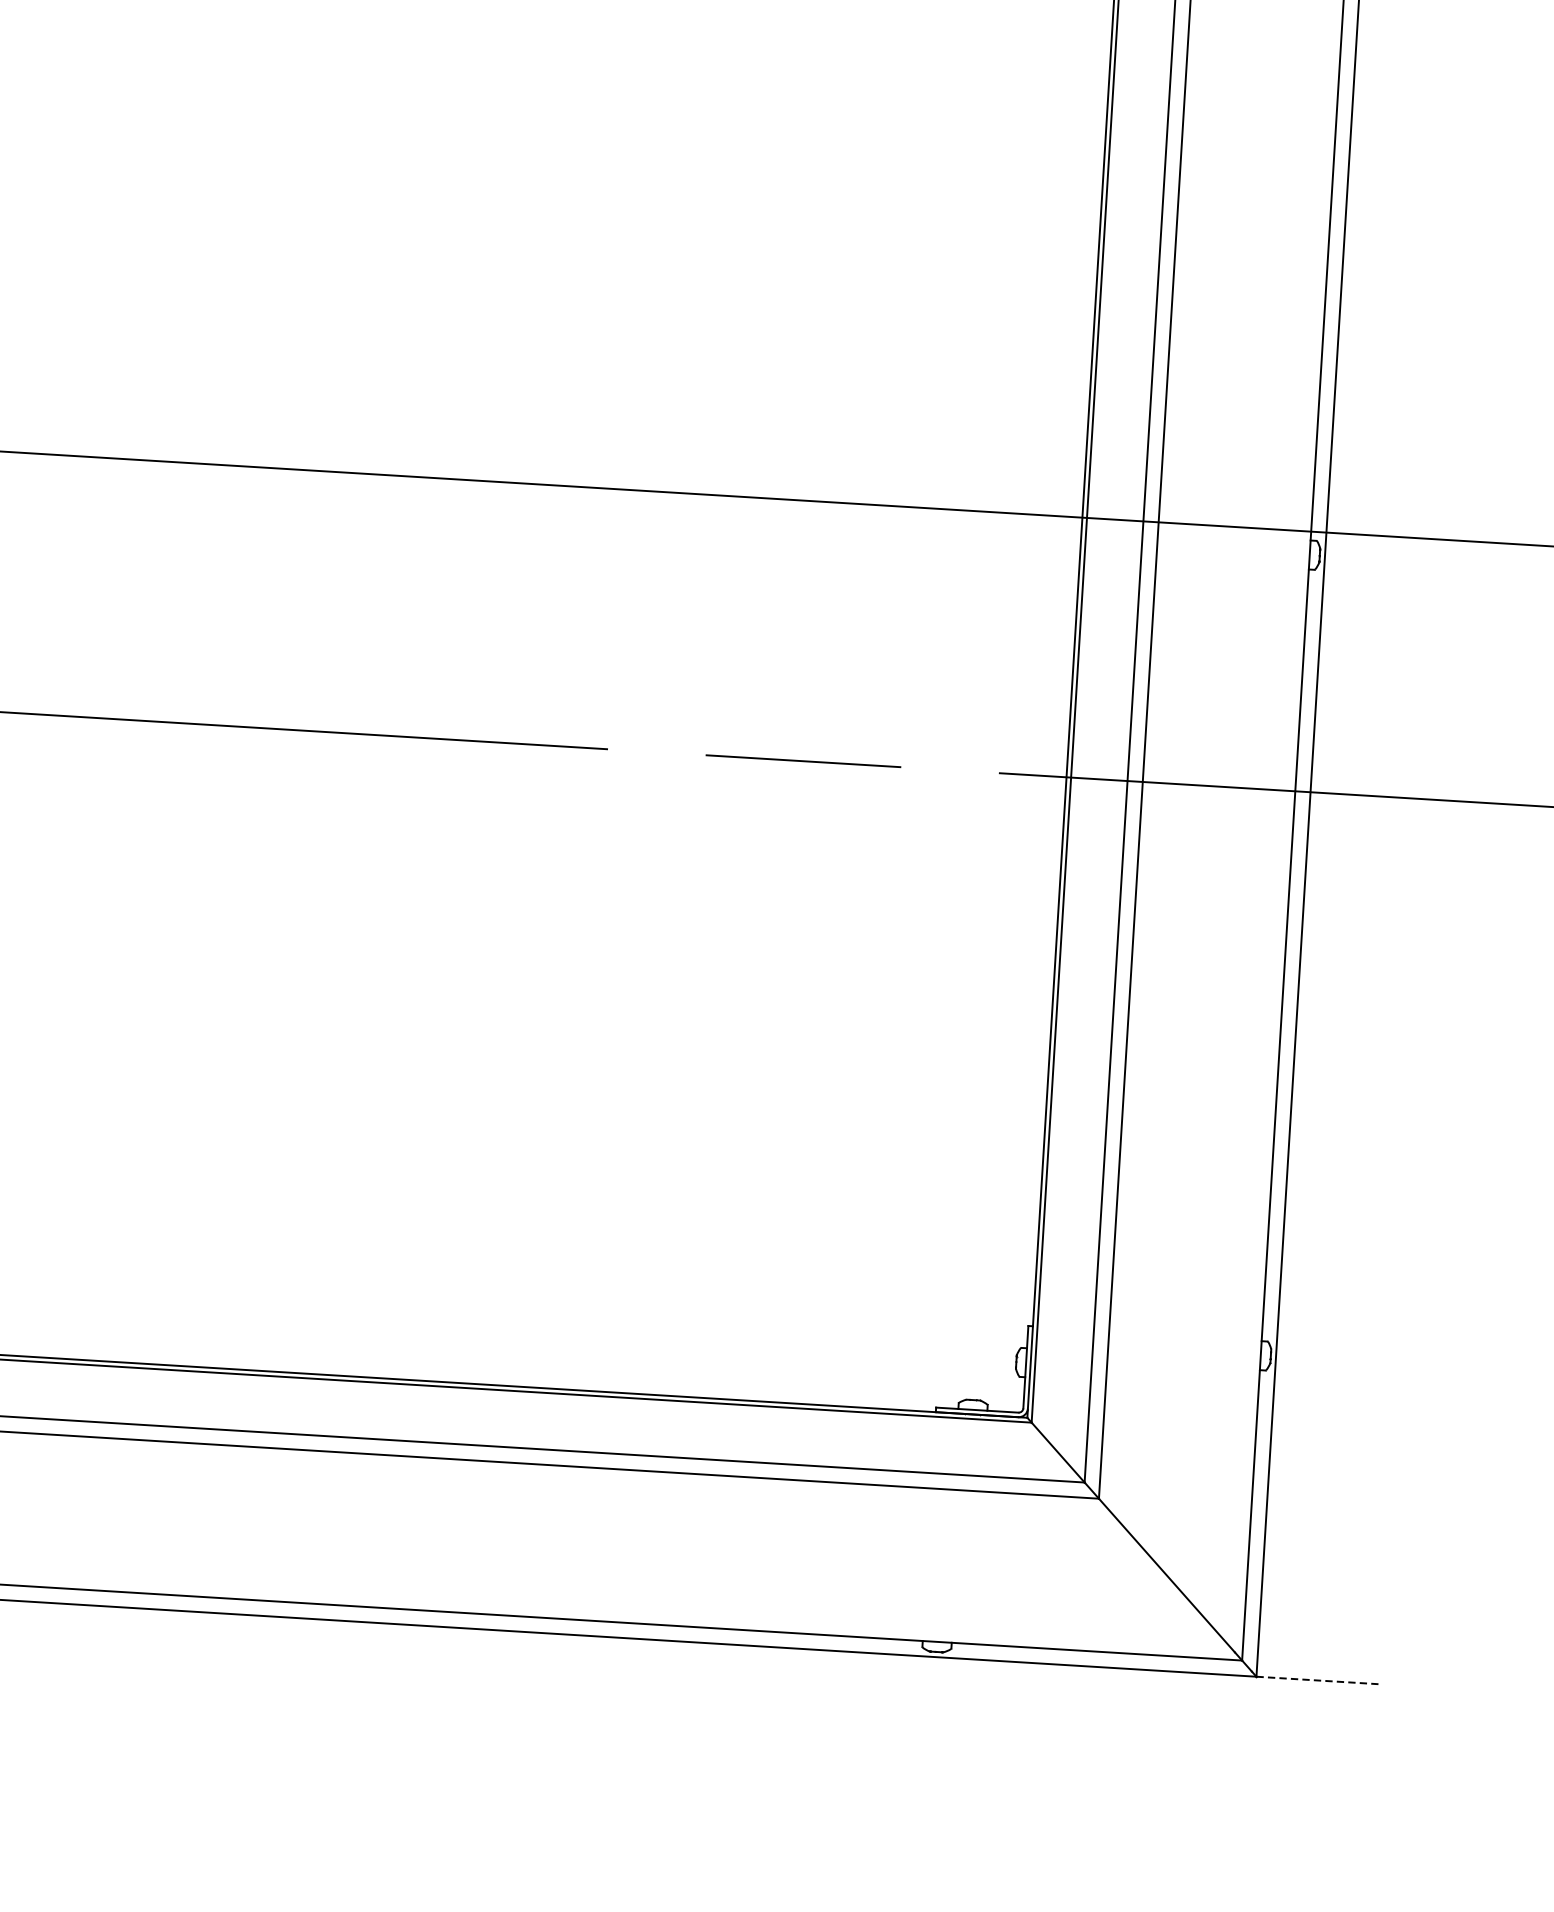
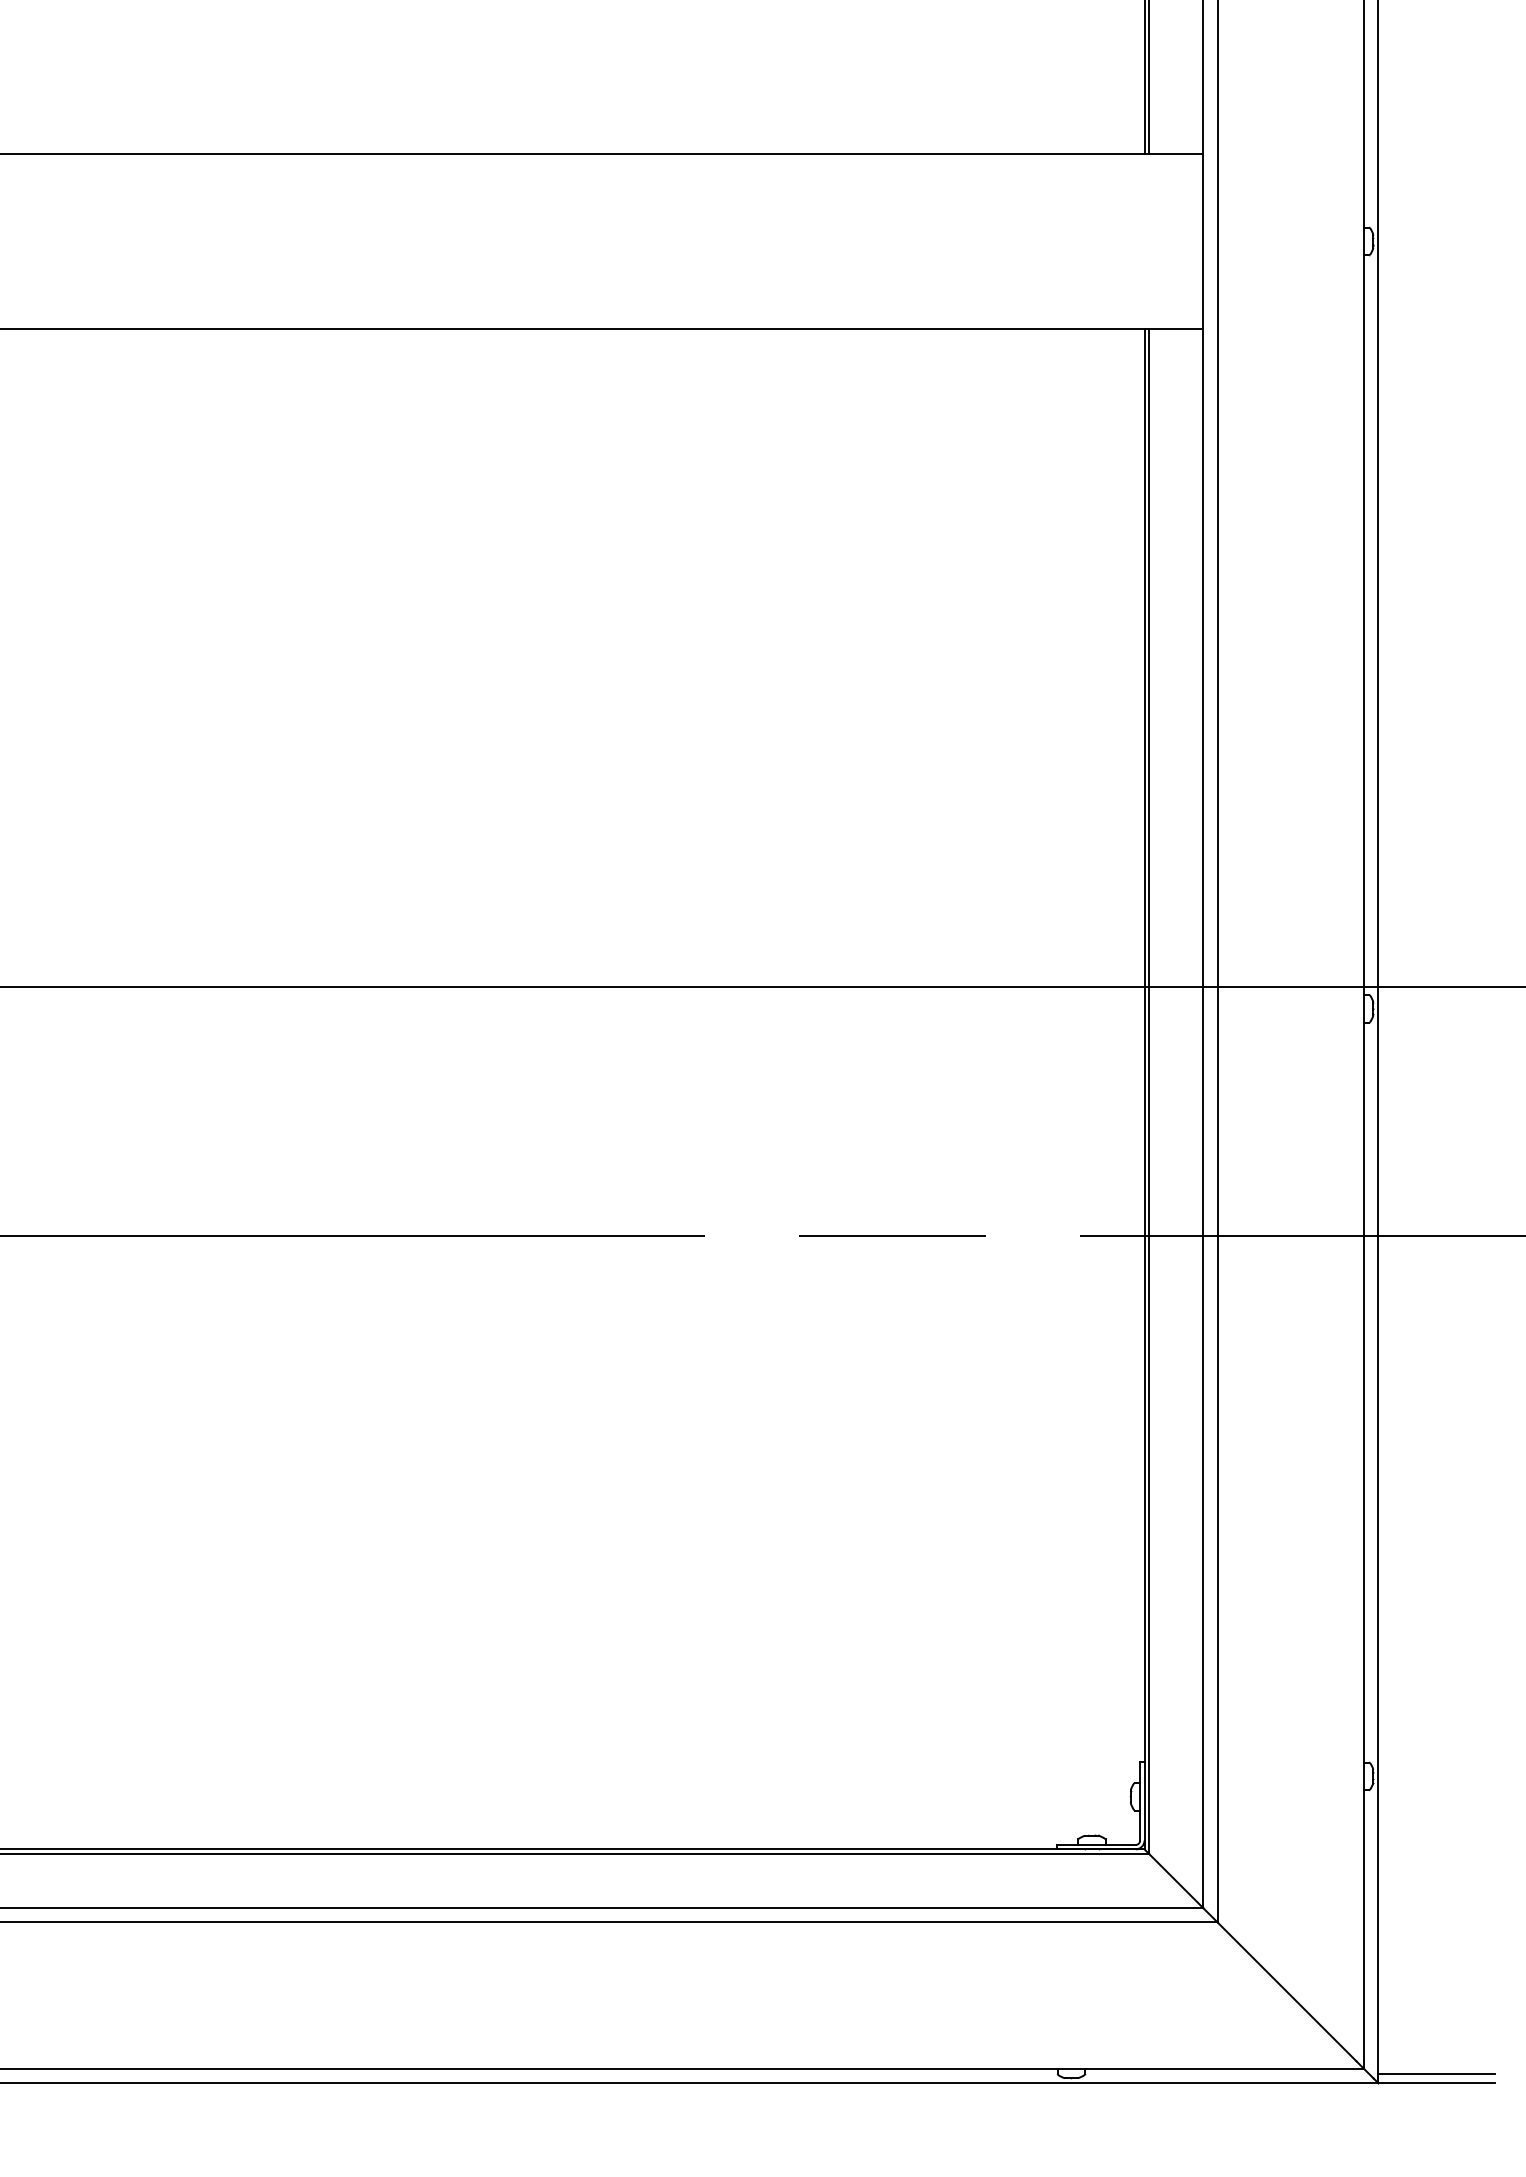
line: (1317, 1671) -> (1436, 2074), added
line: (1318, 1680) -> (1437, 2083), dashed -> solid

